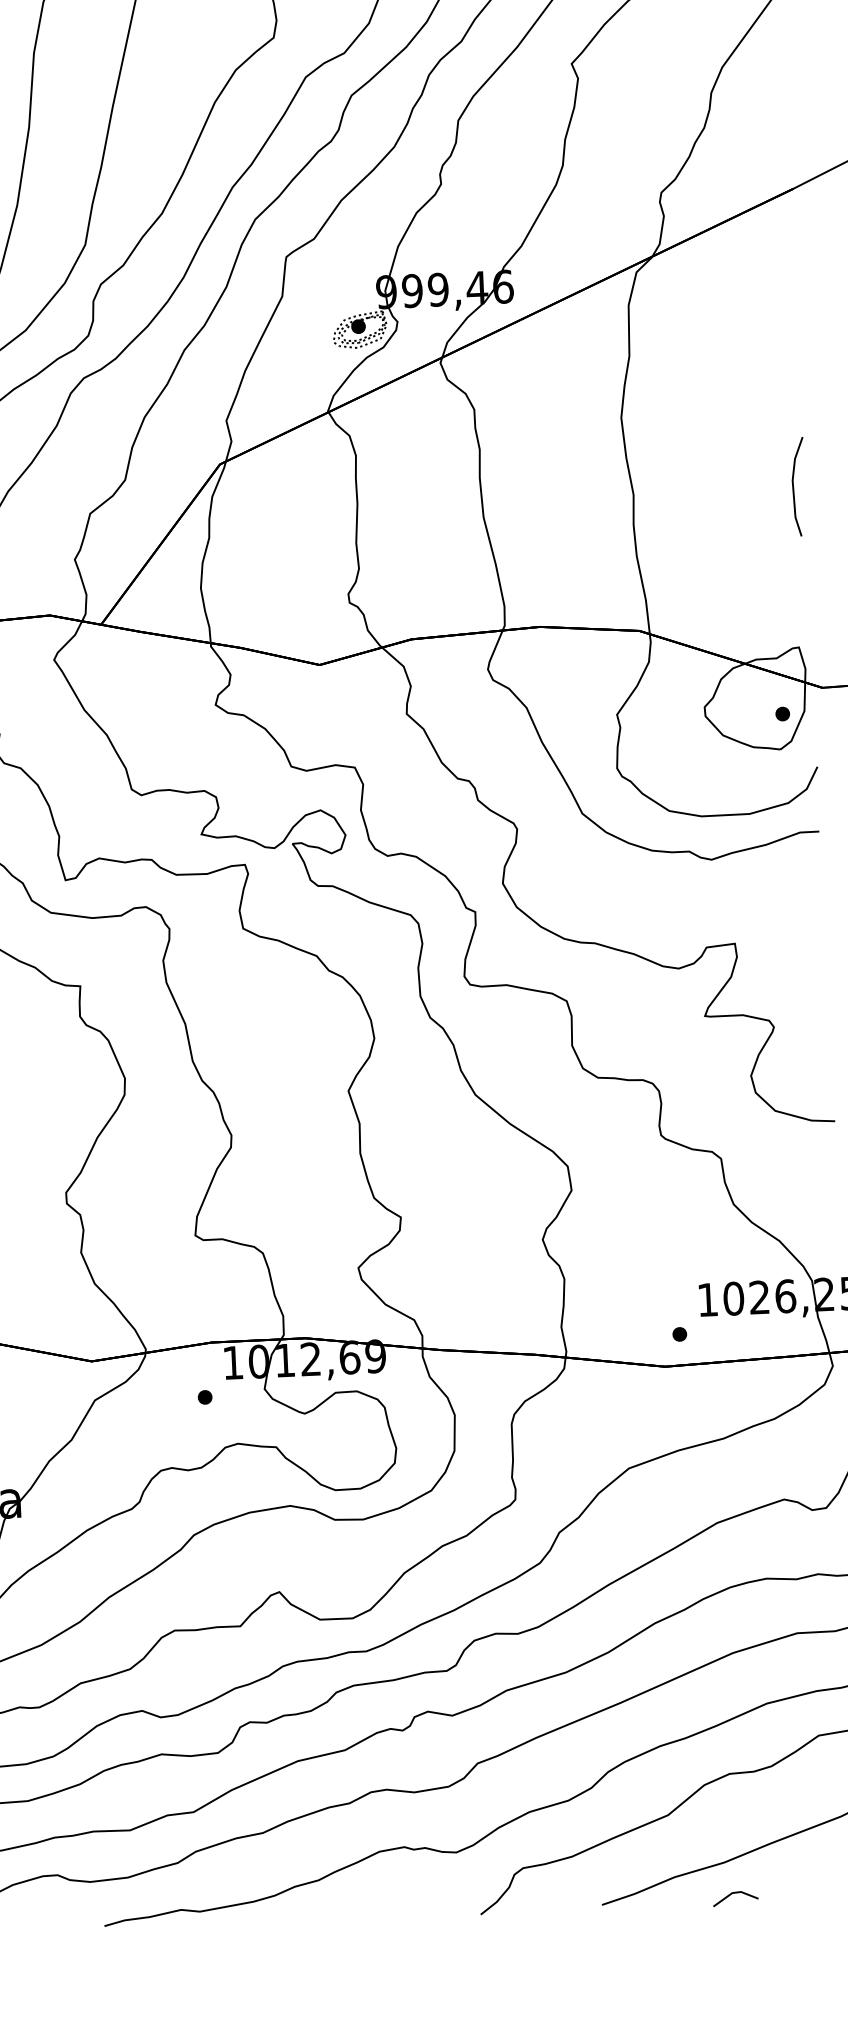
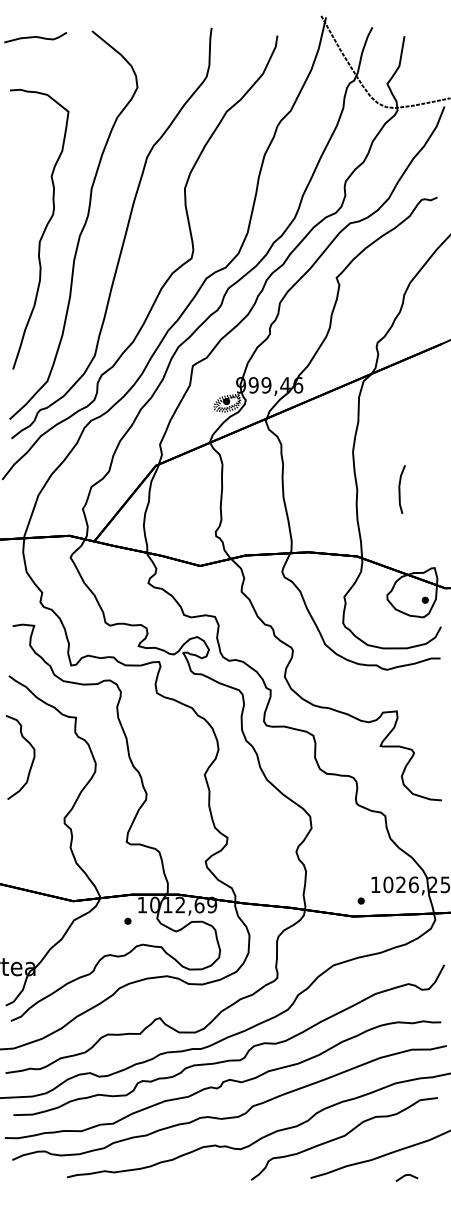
line: (795, 486) -> (400, 489), moved
line: (732, 1895) -> (405, 1176), moved

